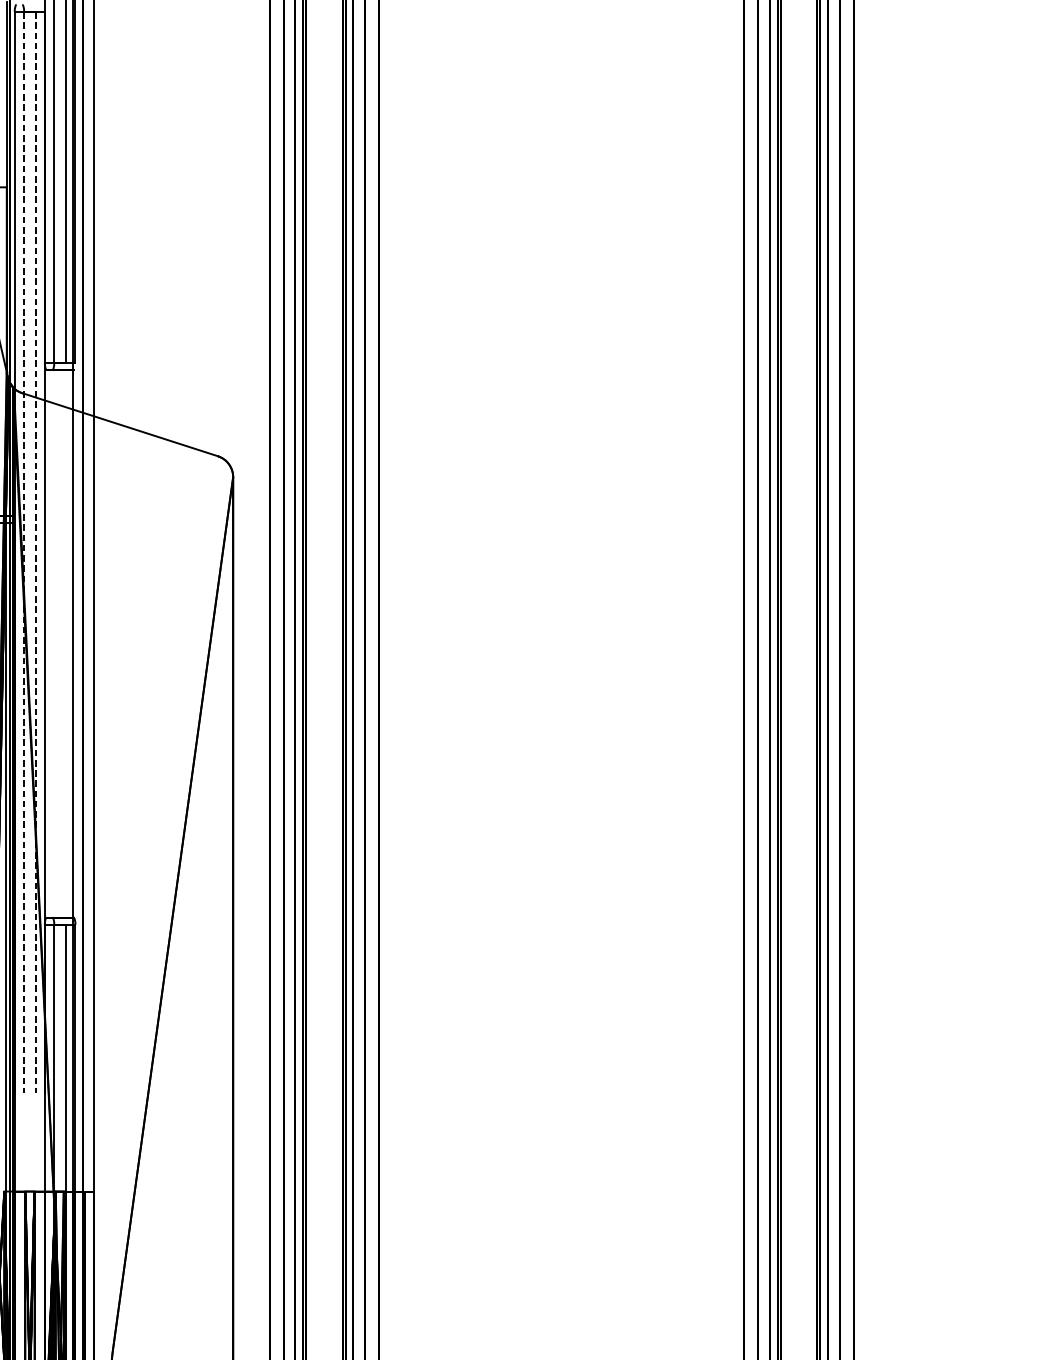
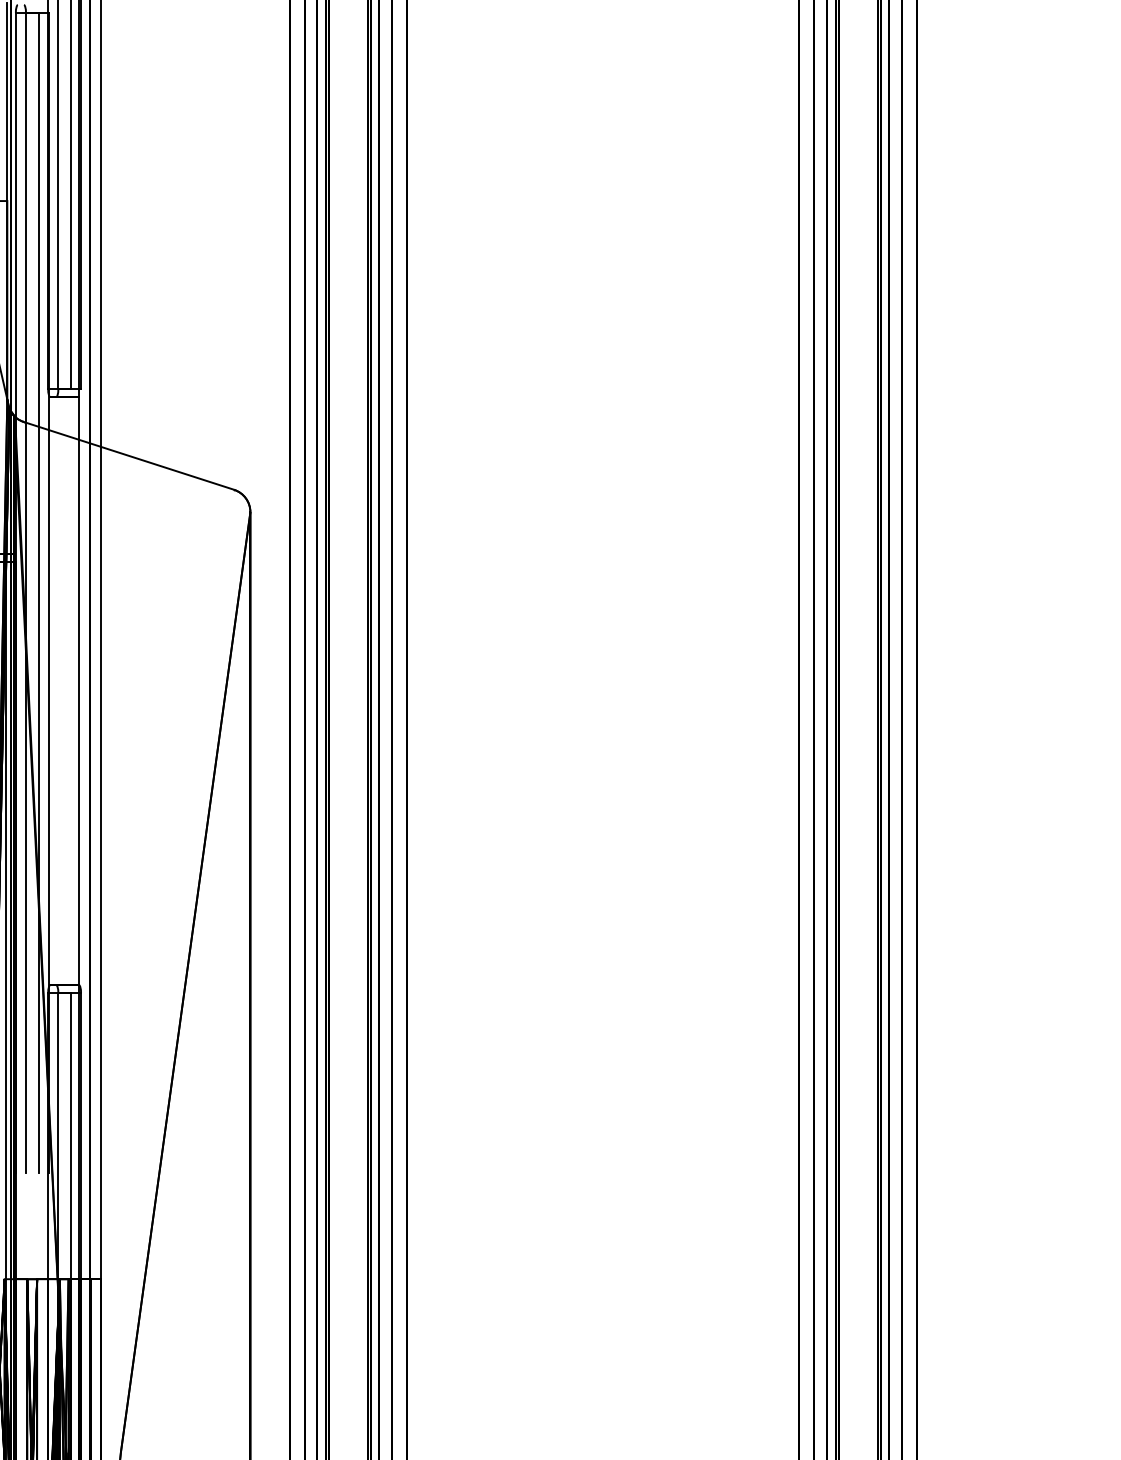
line: (24, 552) -> (26, 593), dashed -> solid
line: (35, 552) -> (38, 593), dashed -> solid

